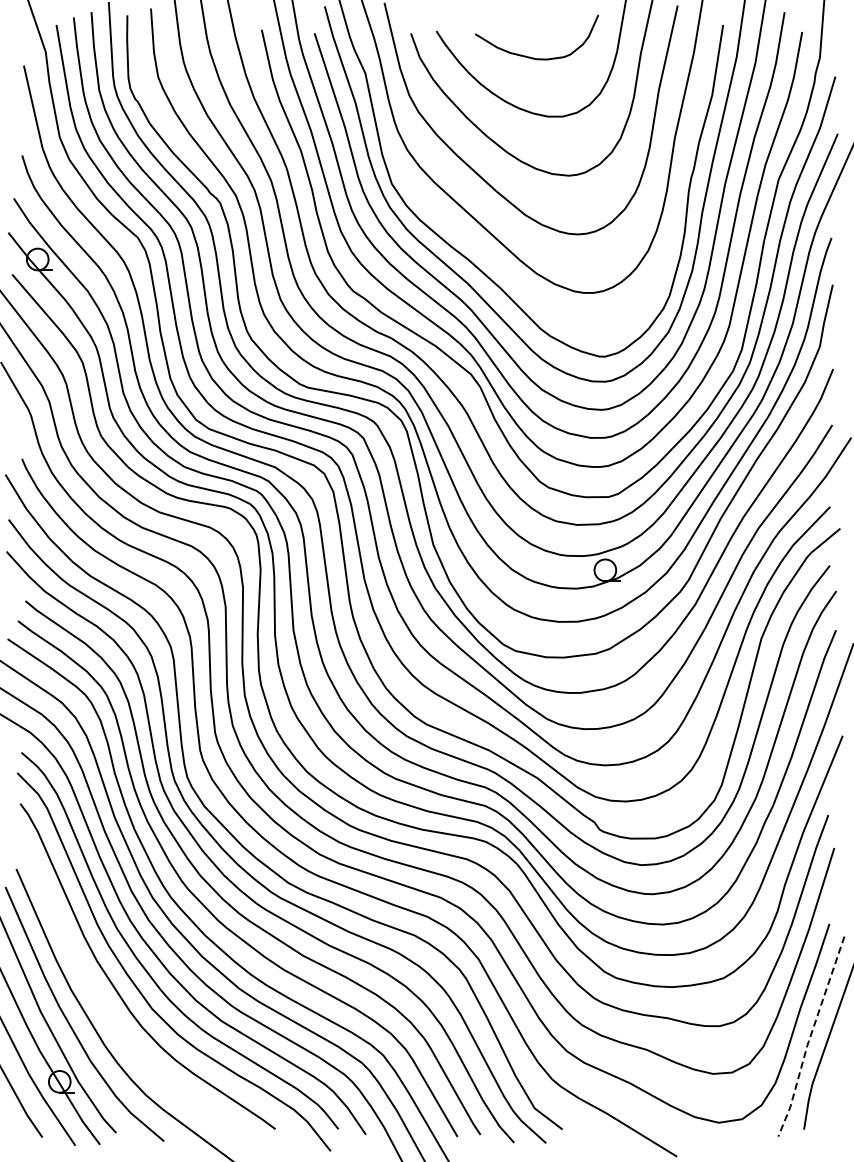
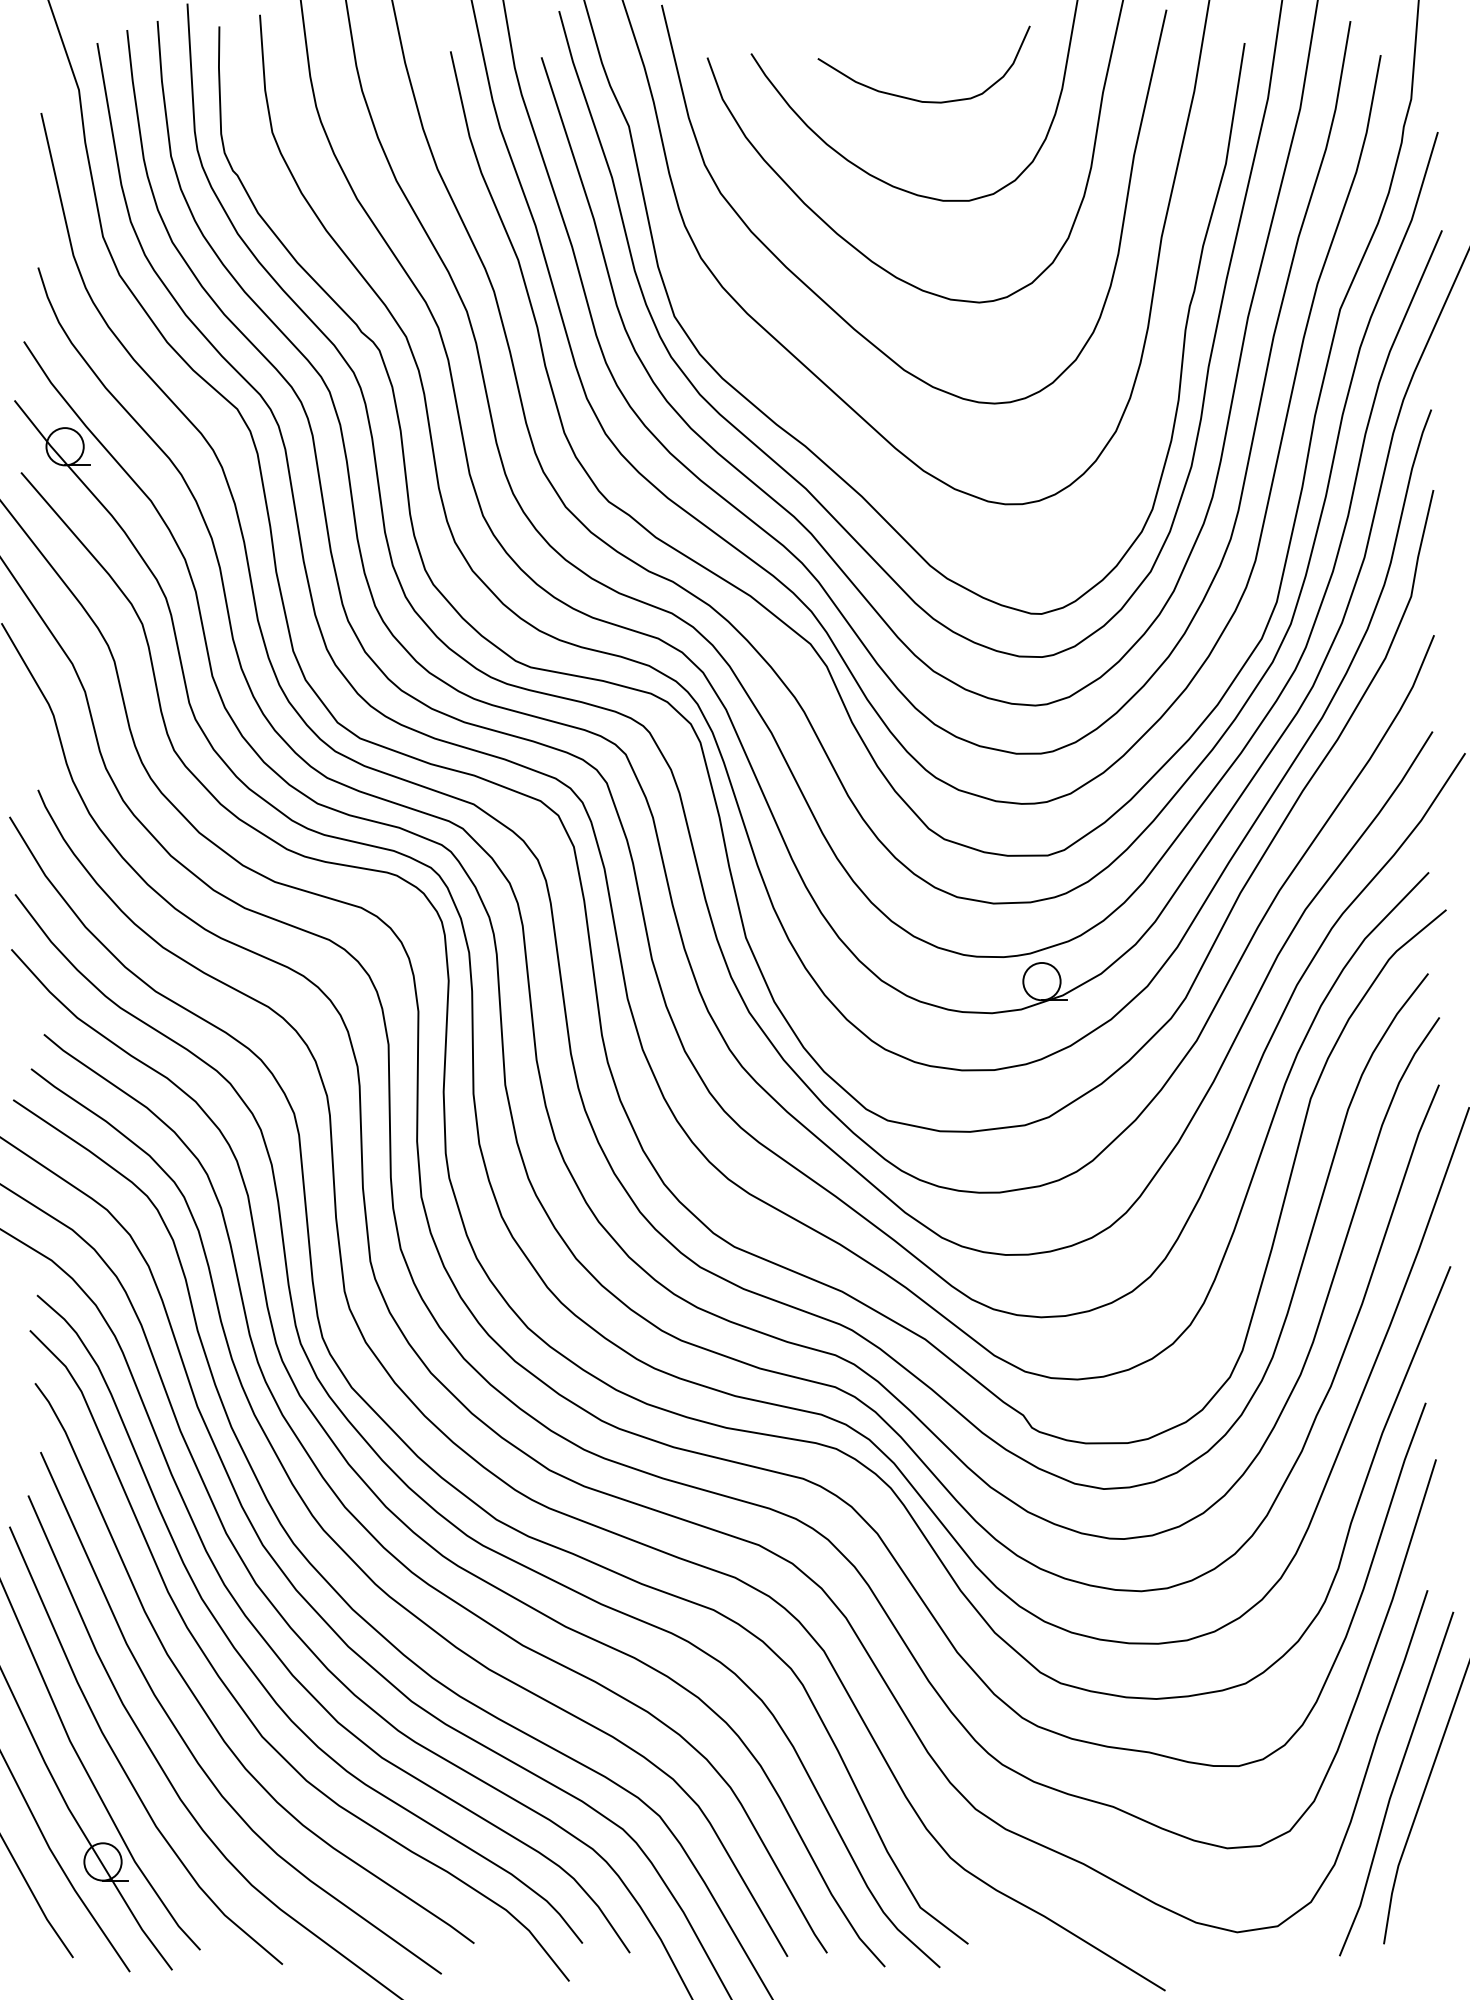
curve: (109, 1013) -> (188, 1744), added
line: (810, 1037) -> (1395, 1785), dashed -> solid

